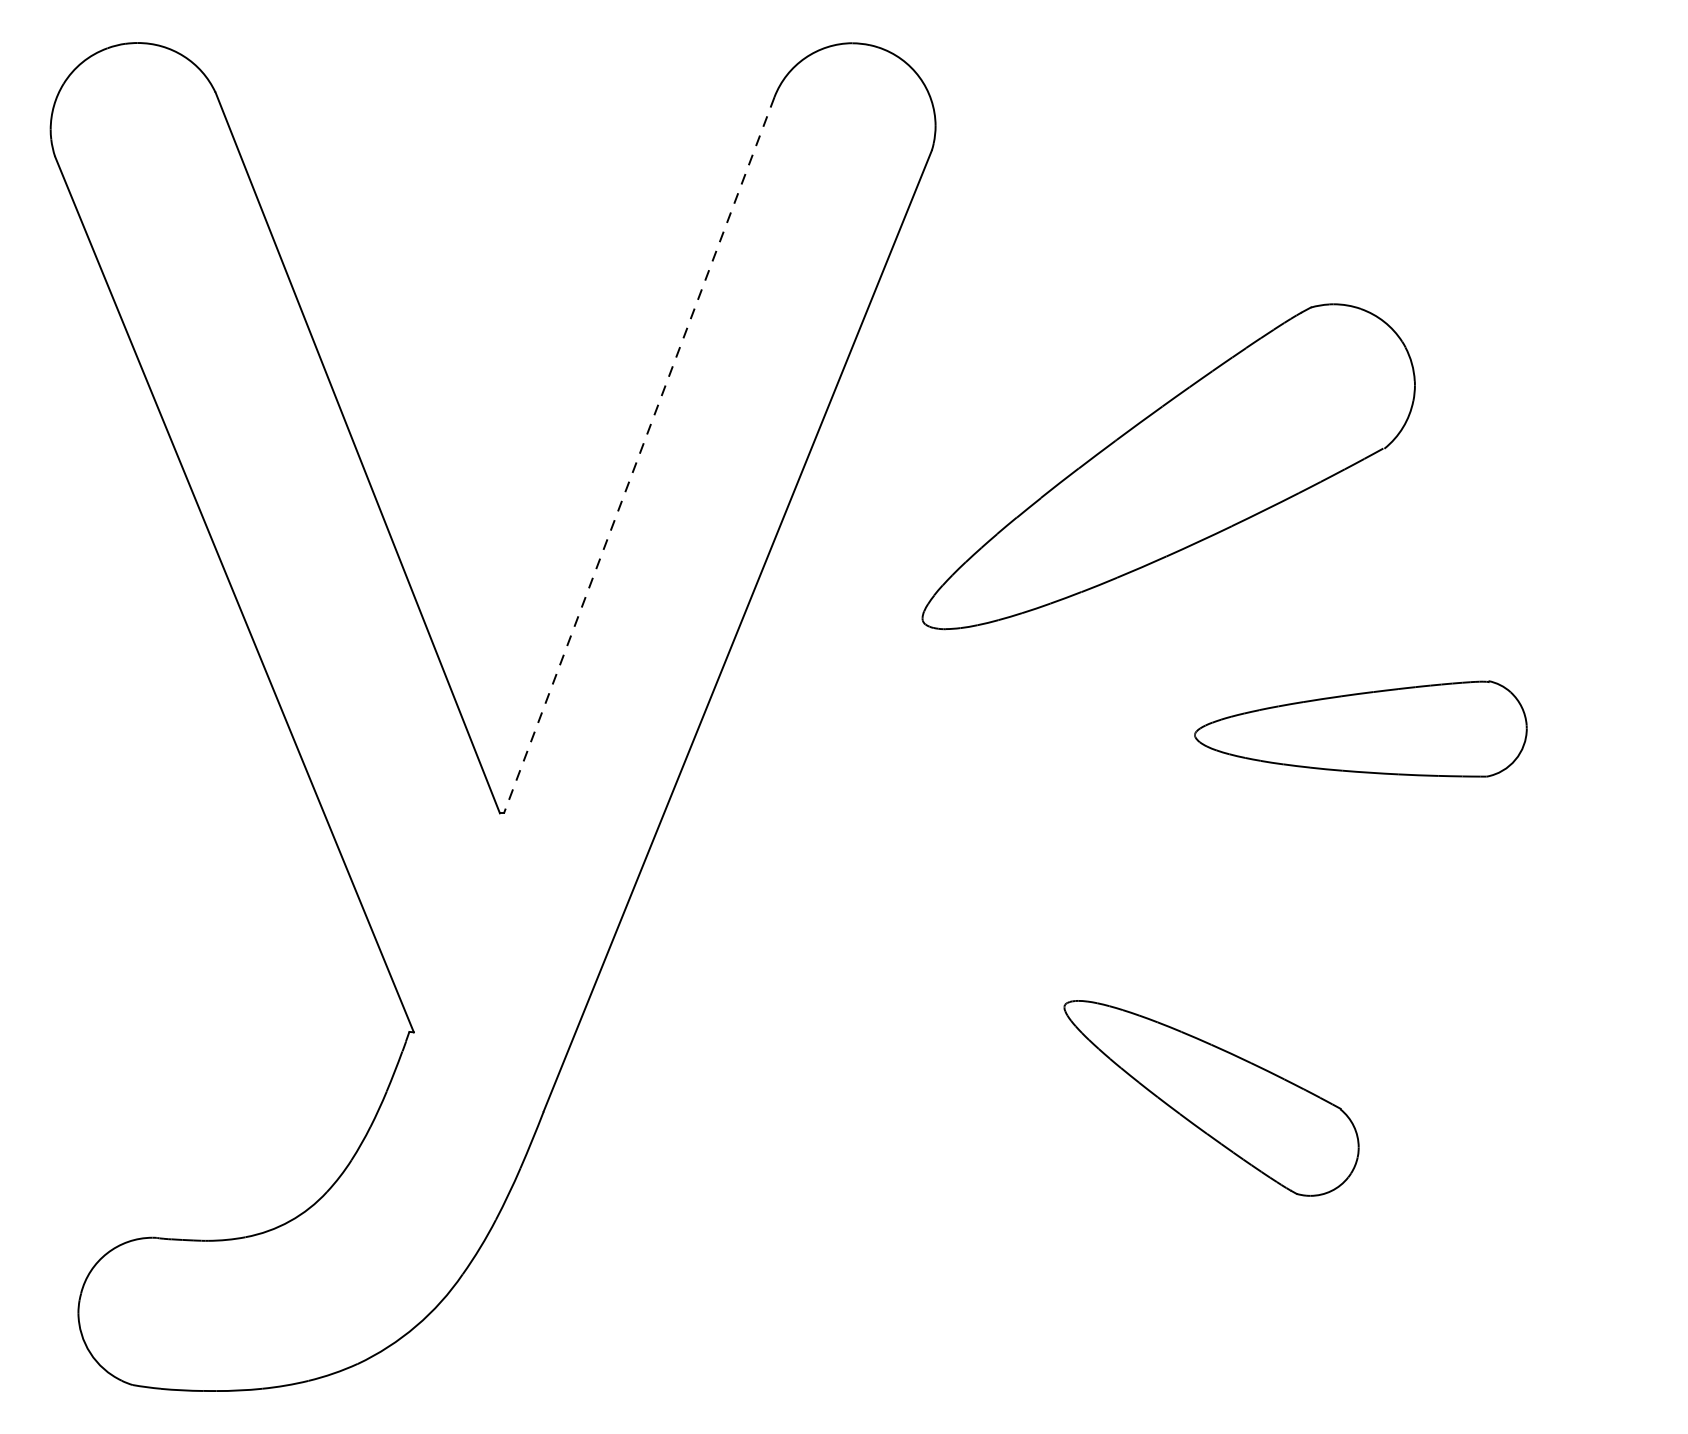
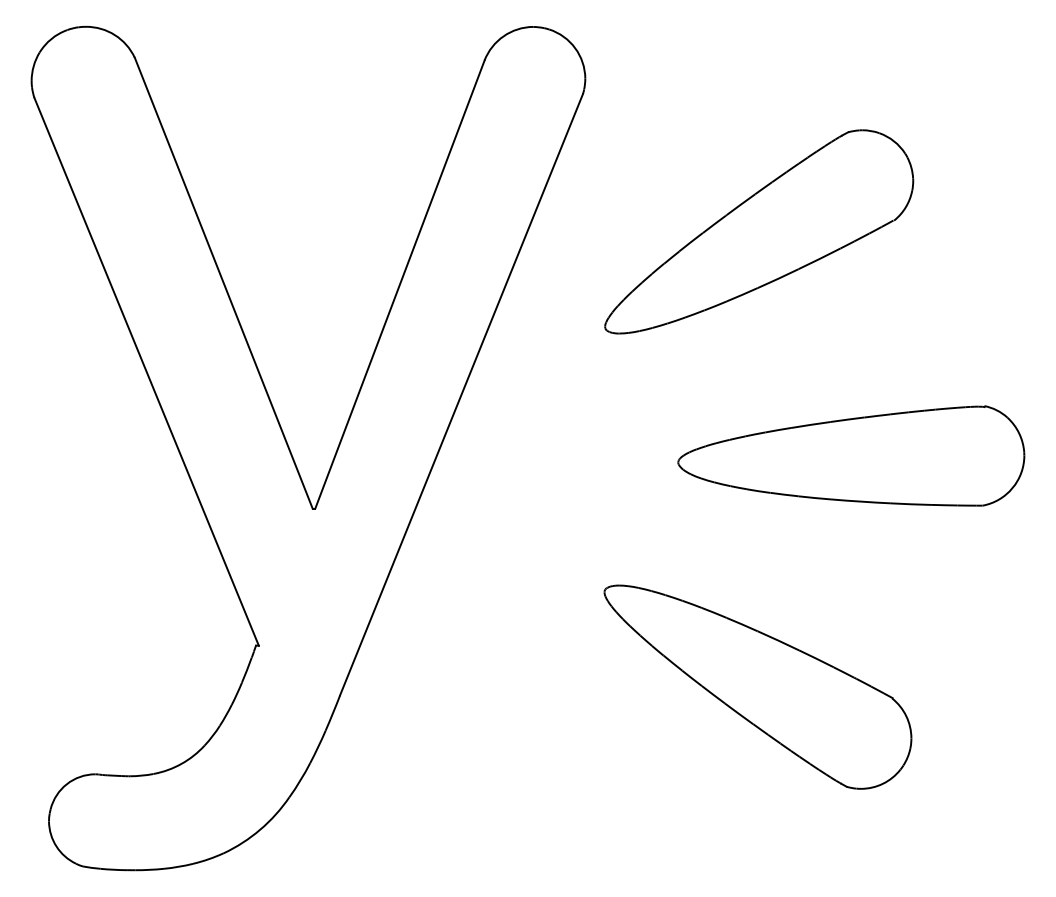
line: (638, 454) -> (399, 284), dashed -> solid
part: (1169, 466) -> (759, 231), moved
part: (1361, 728) -> (851, 455), size x1.67
part: (1210, 1097) -> (757, 686), size x1.67

